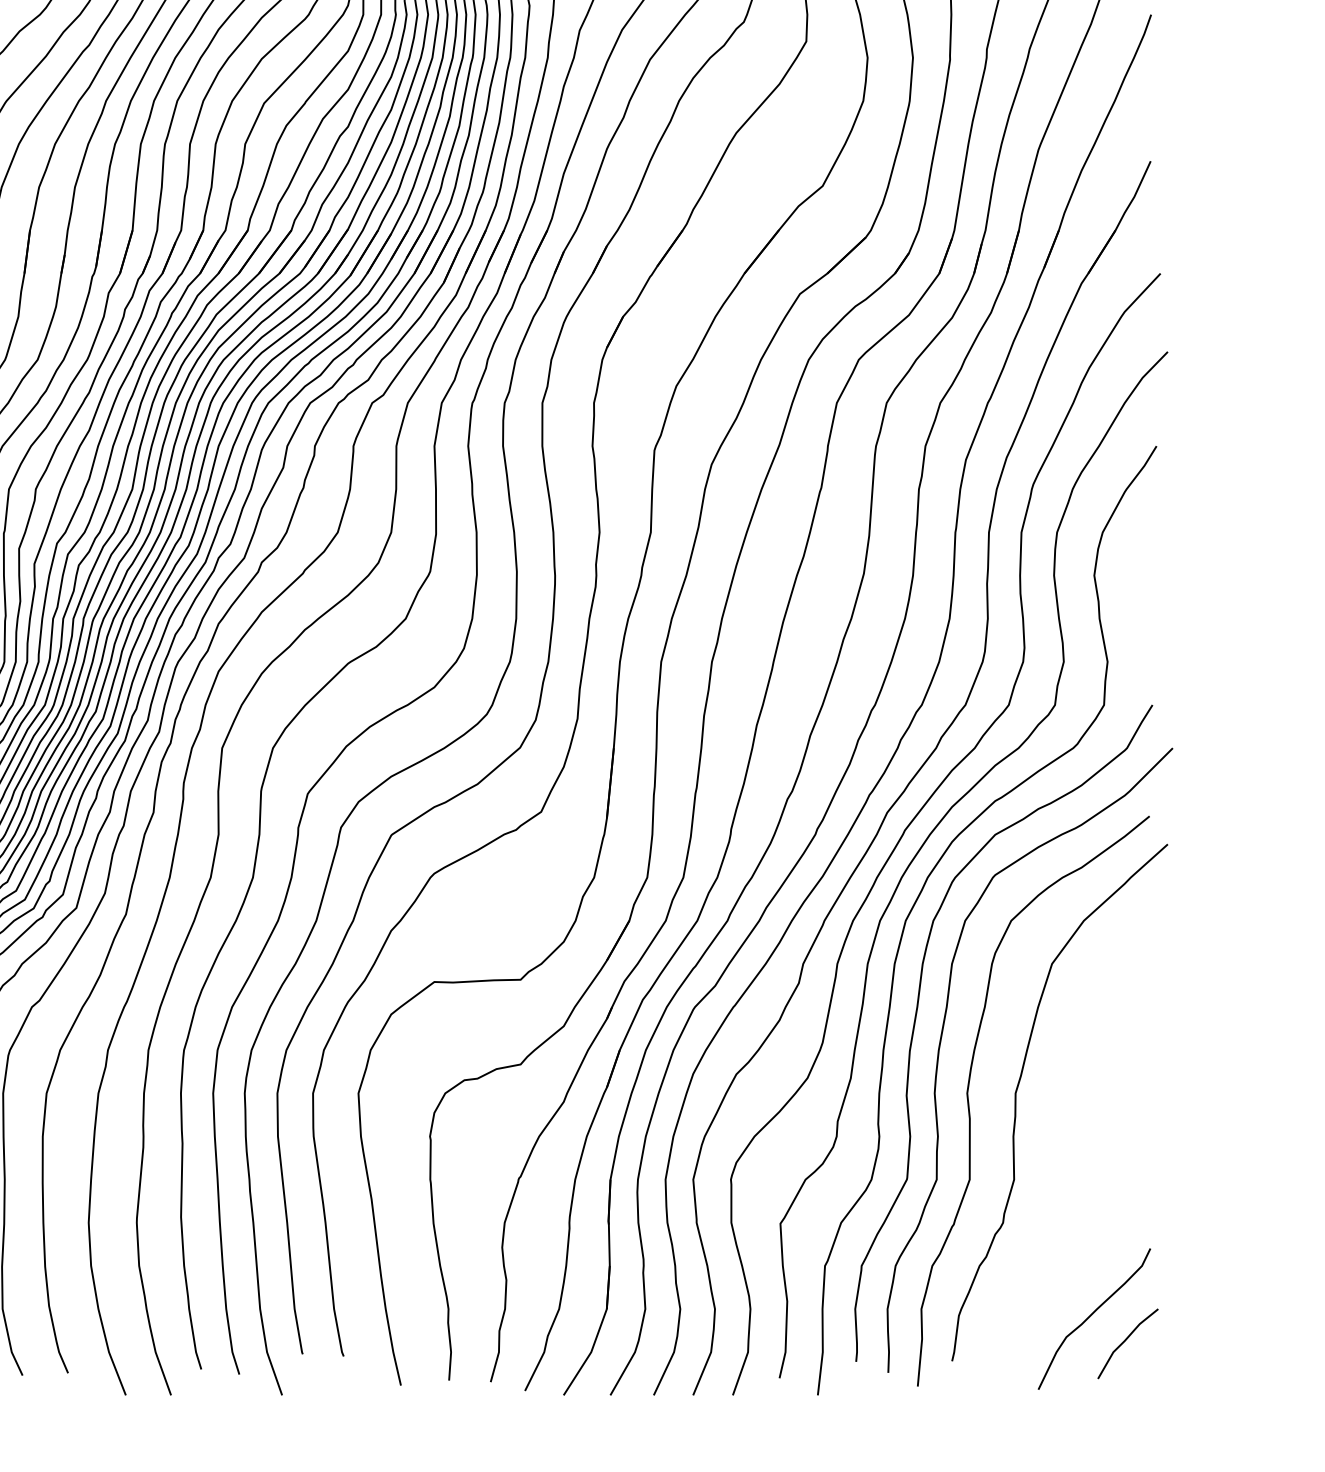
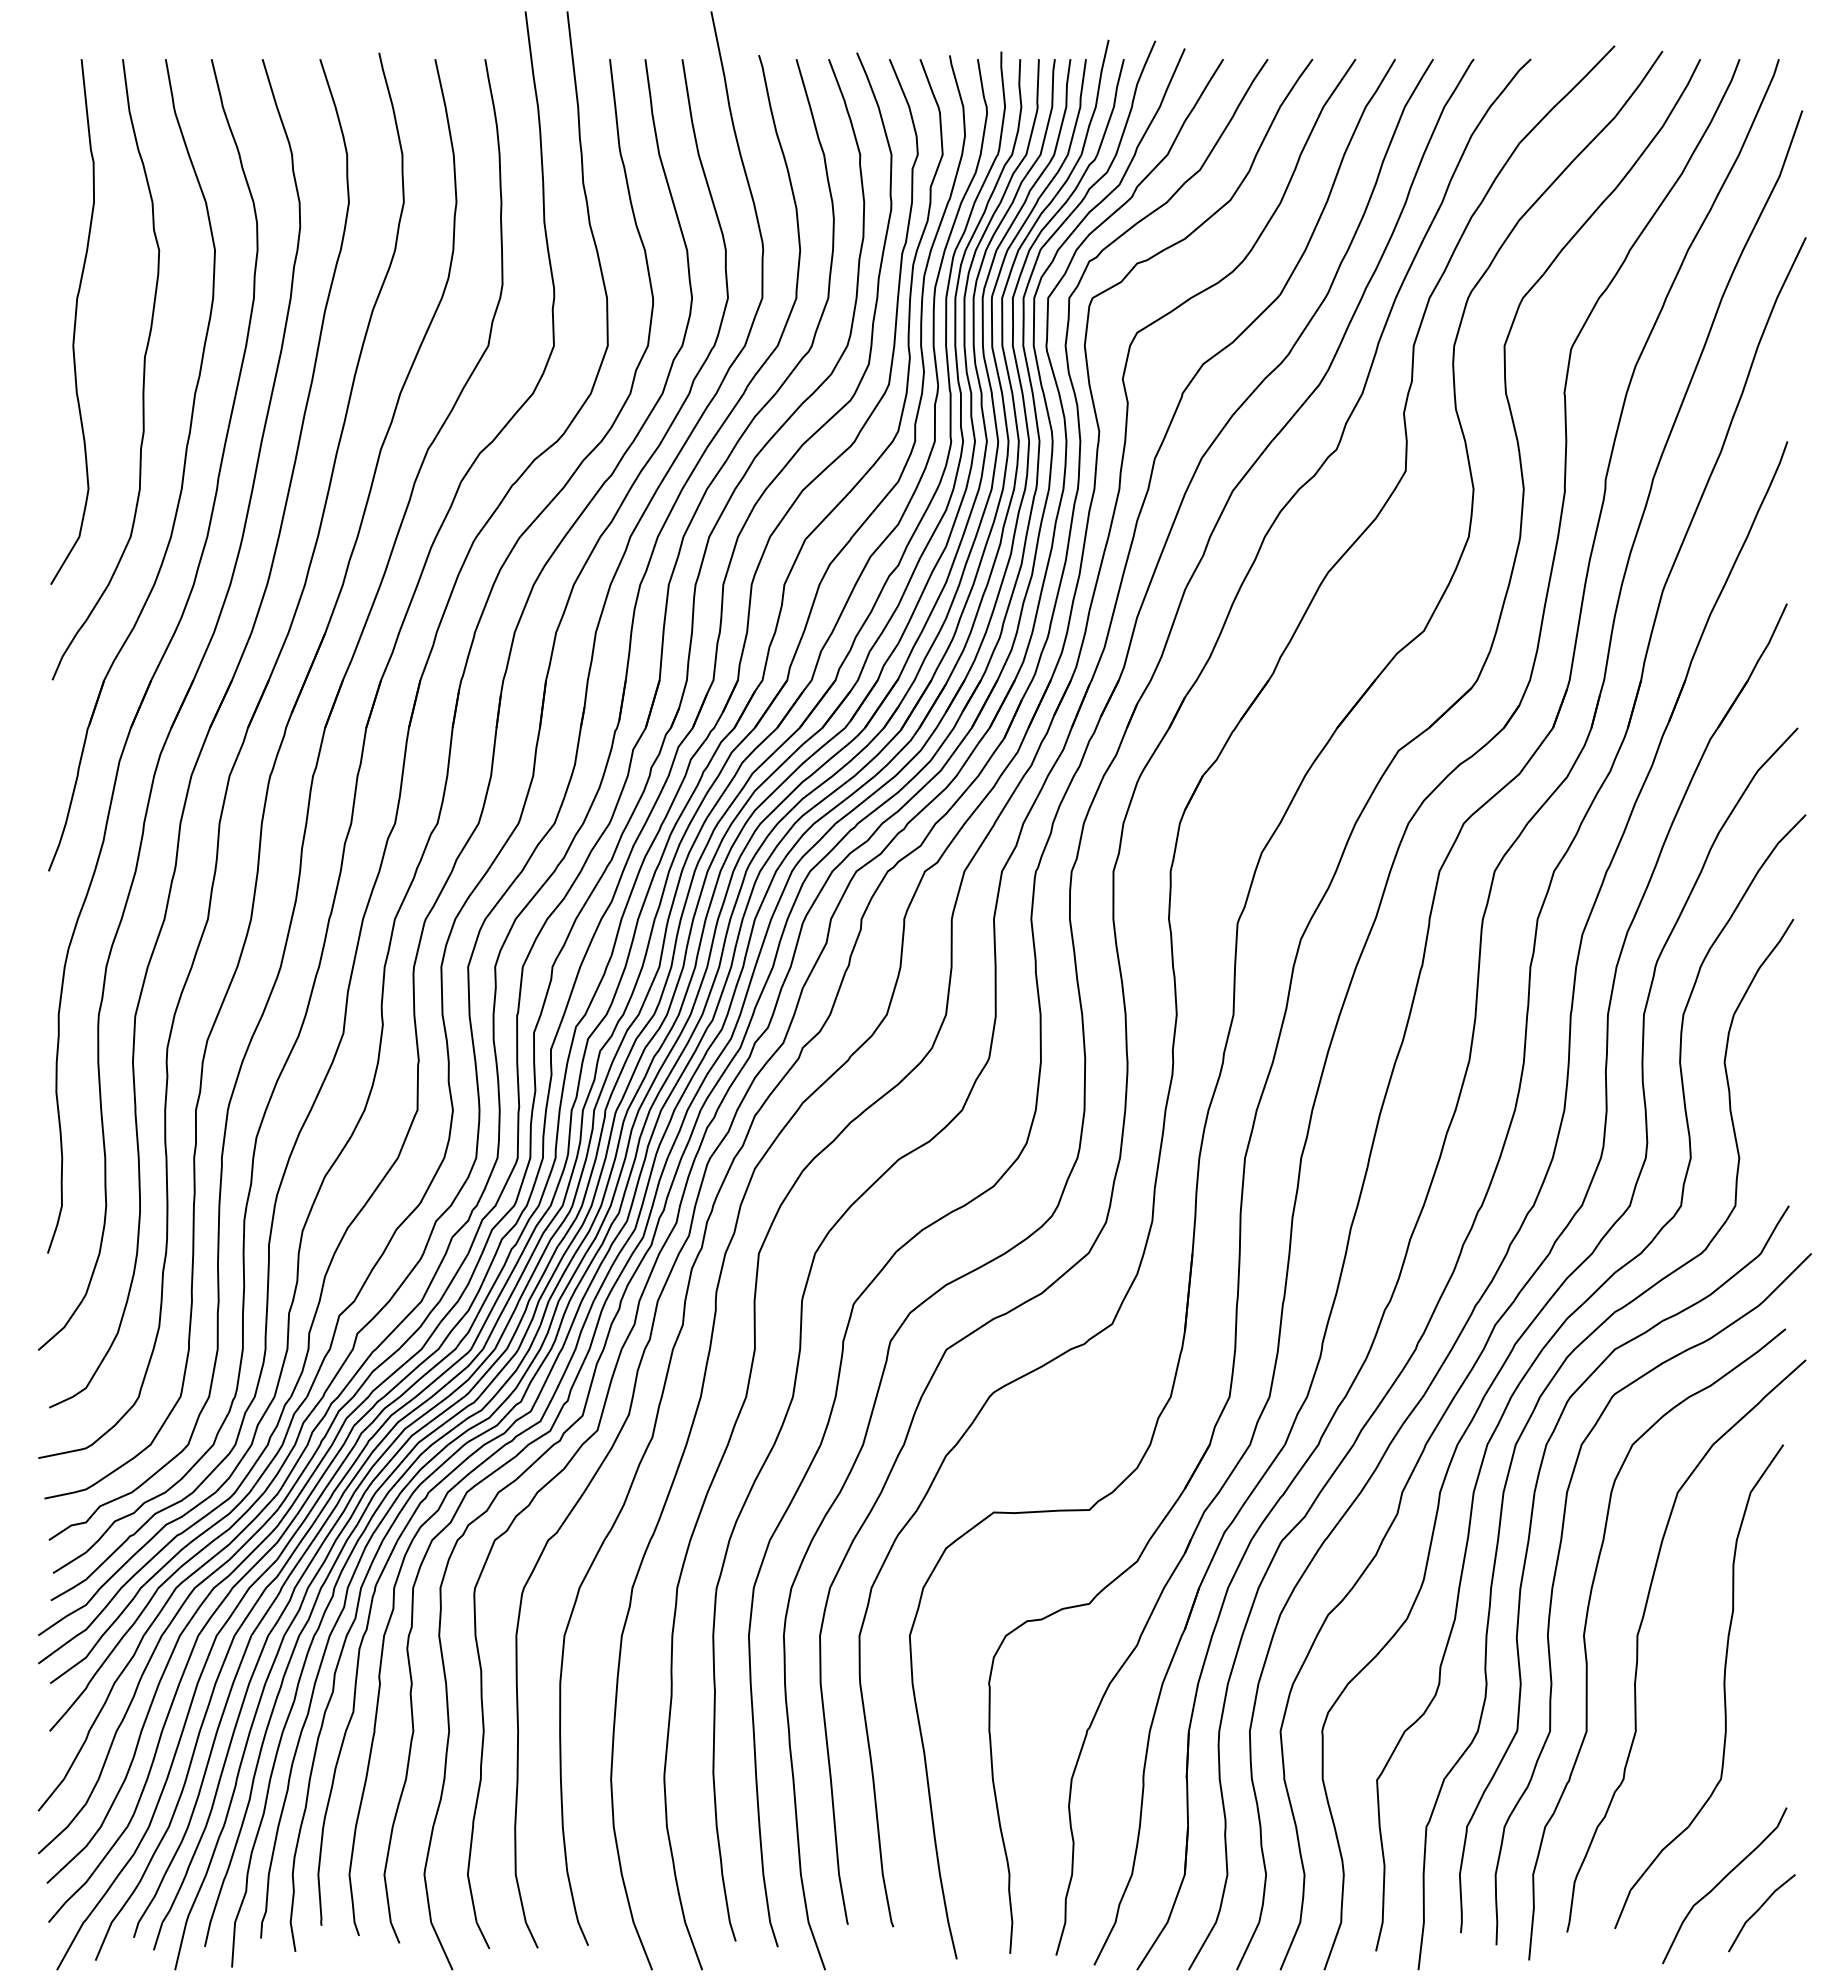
curve: (1093, 1139) -> (1723, 1686), added

